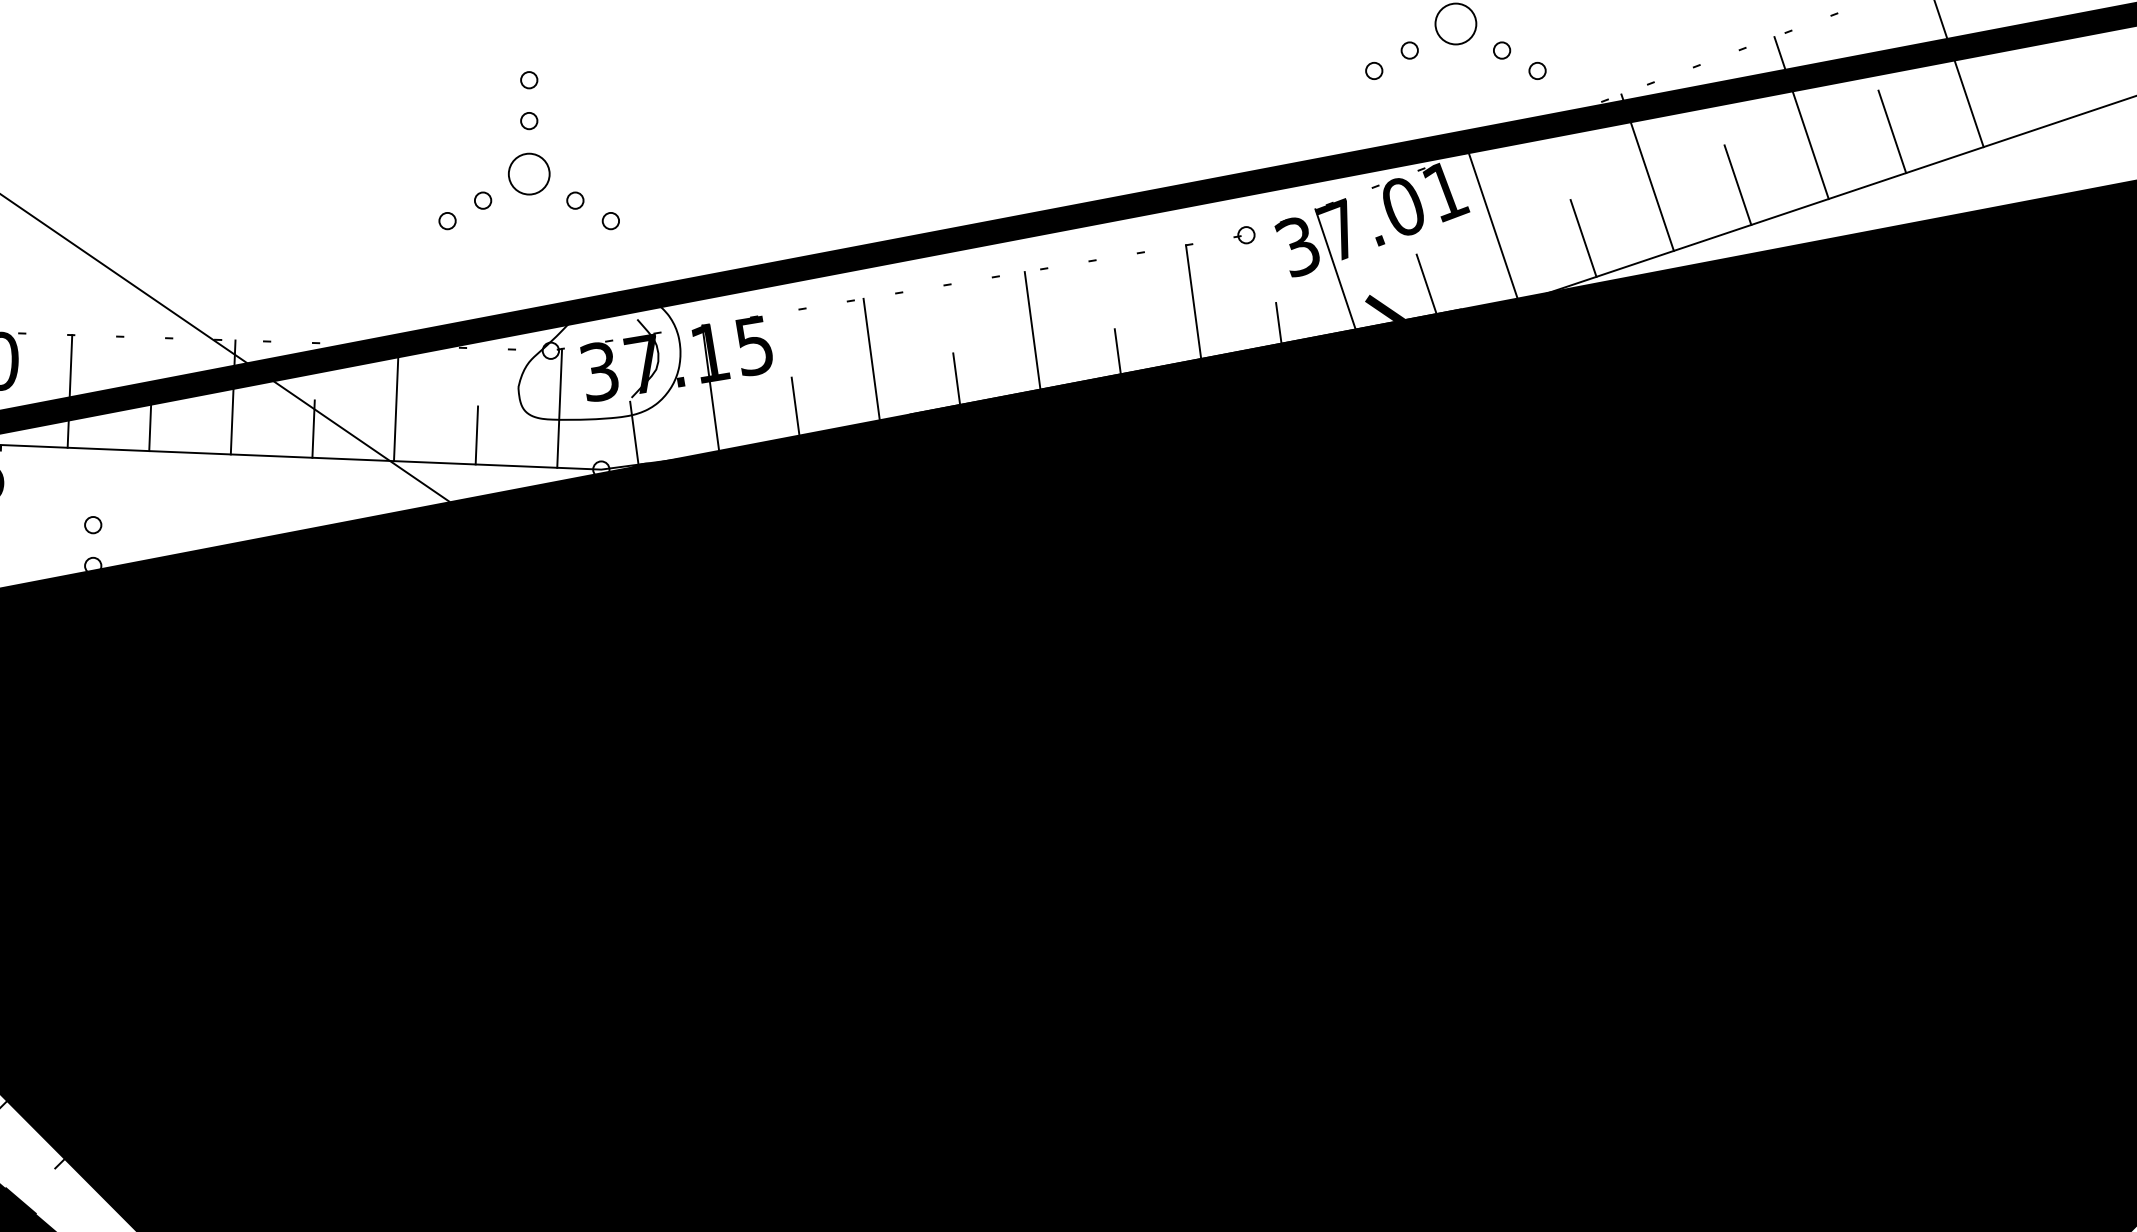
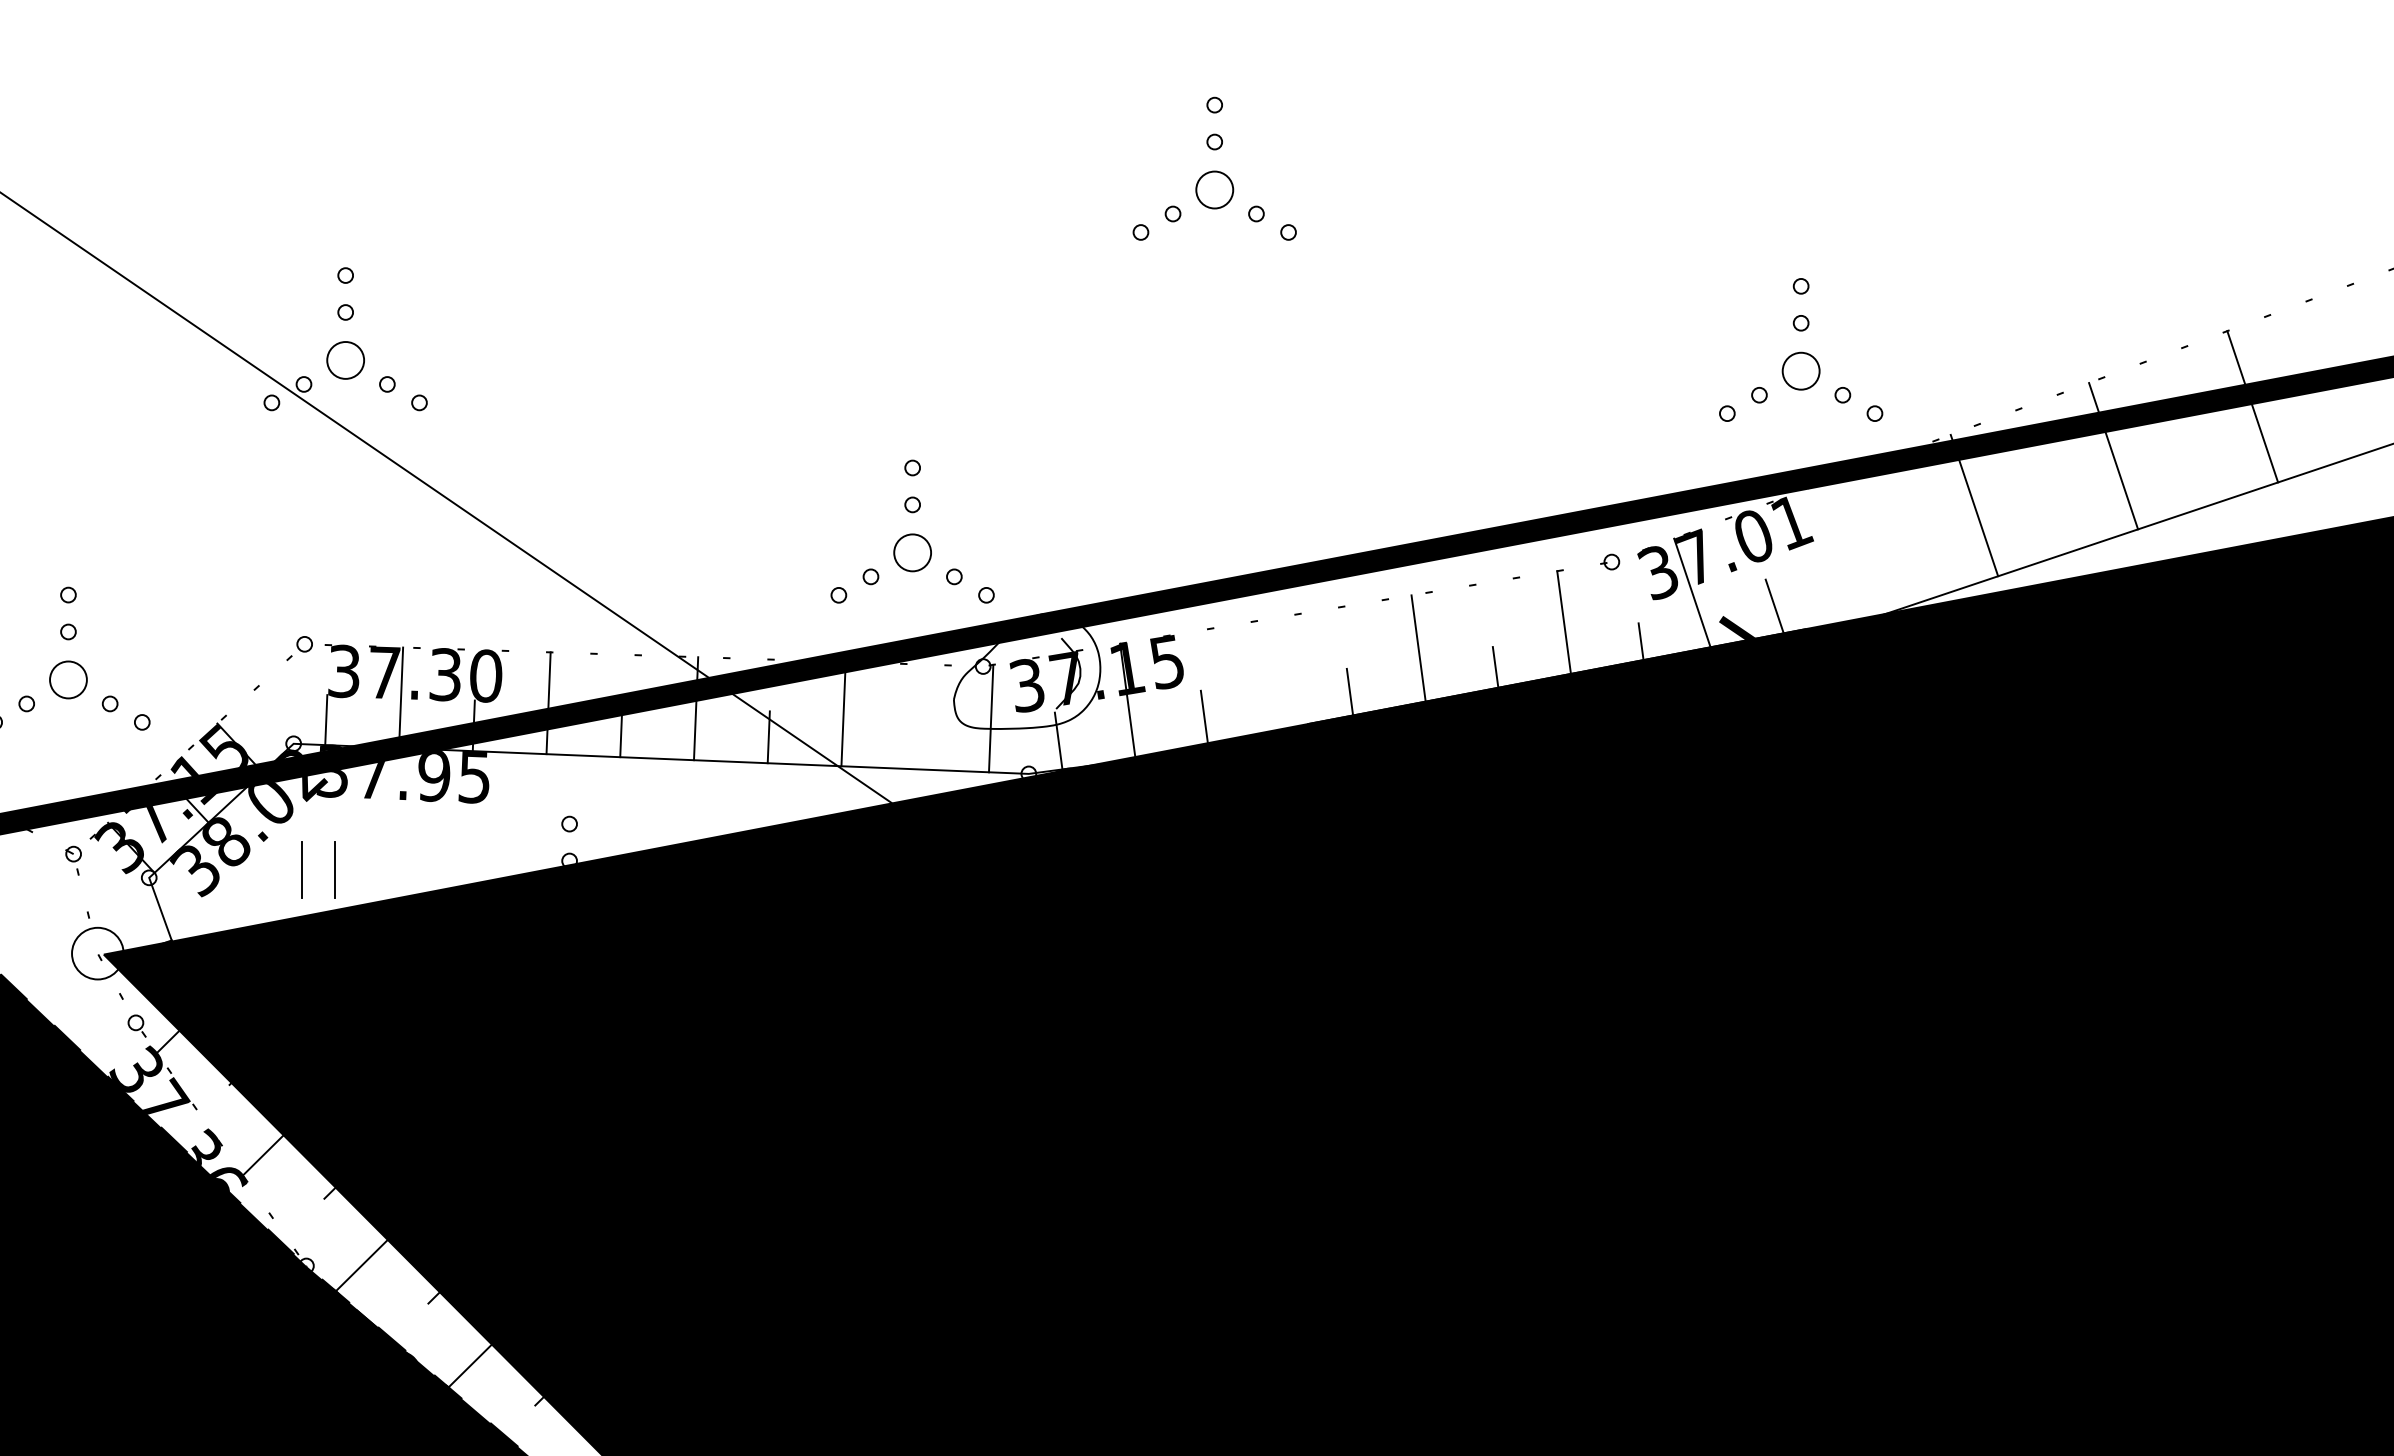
line: (1892, 131) -> (2195, 468), removed
part: (529, 150) -> (912, 531), moved
line: (1737, 184) -> (2055, 516), removed
line: (1493, 226) -> (1835, 554), removed
line: (1583, 237) -> (1916, 564), removed
line: (872, 365) -> (1273, 679), removed
line: (477, 434) -> (916, 742), removed

